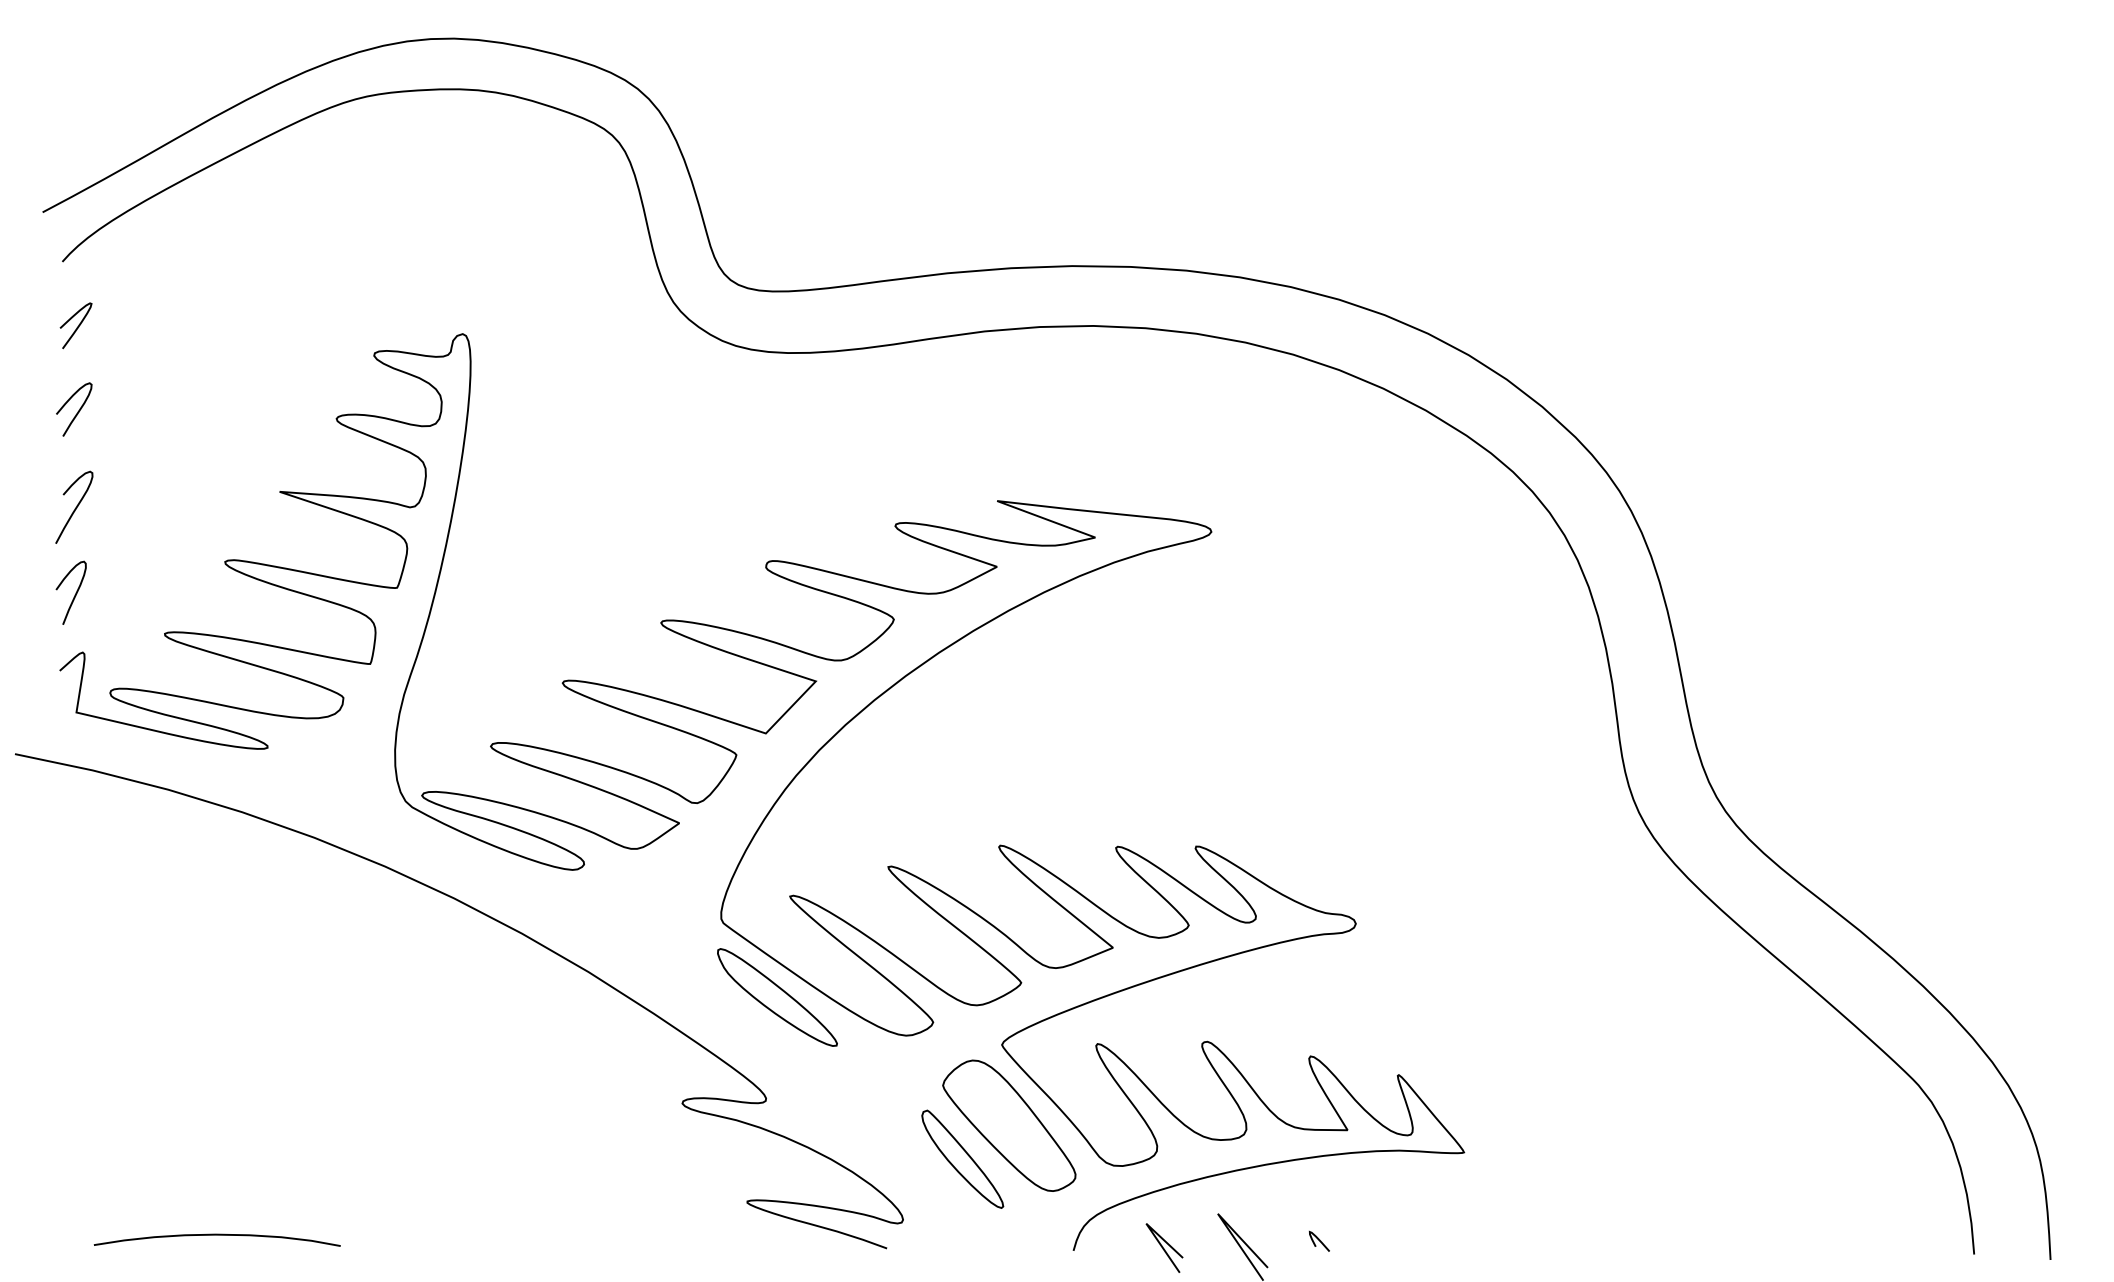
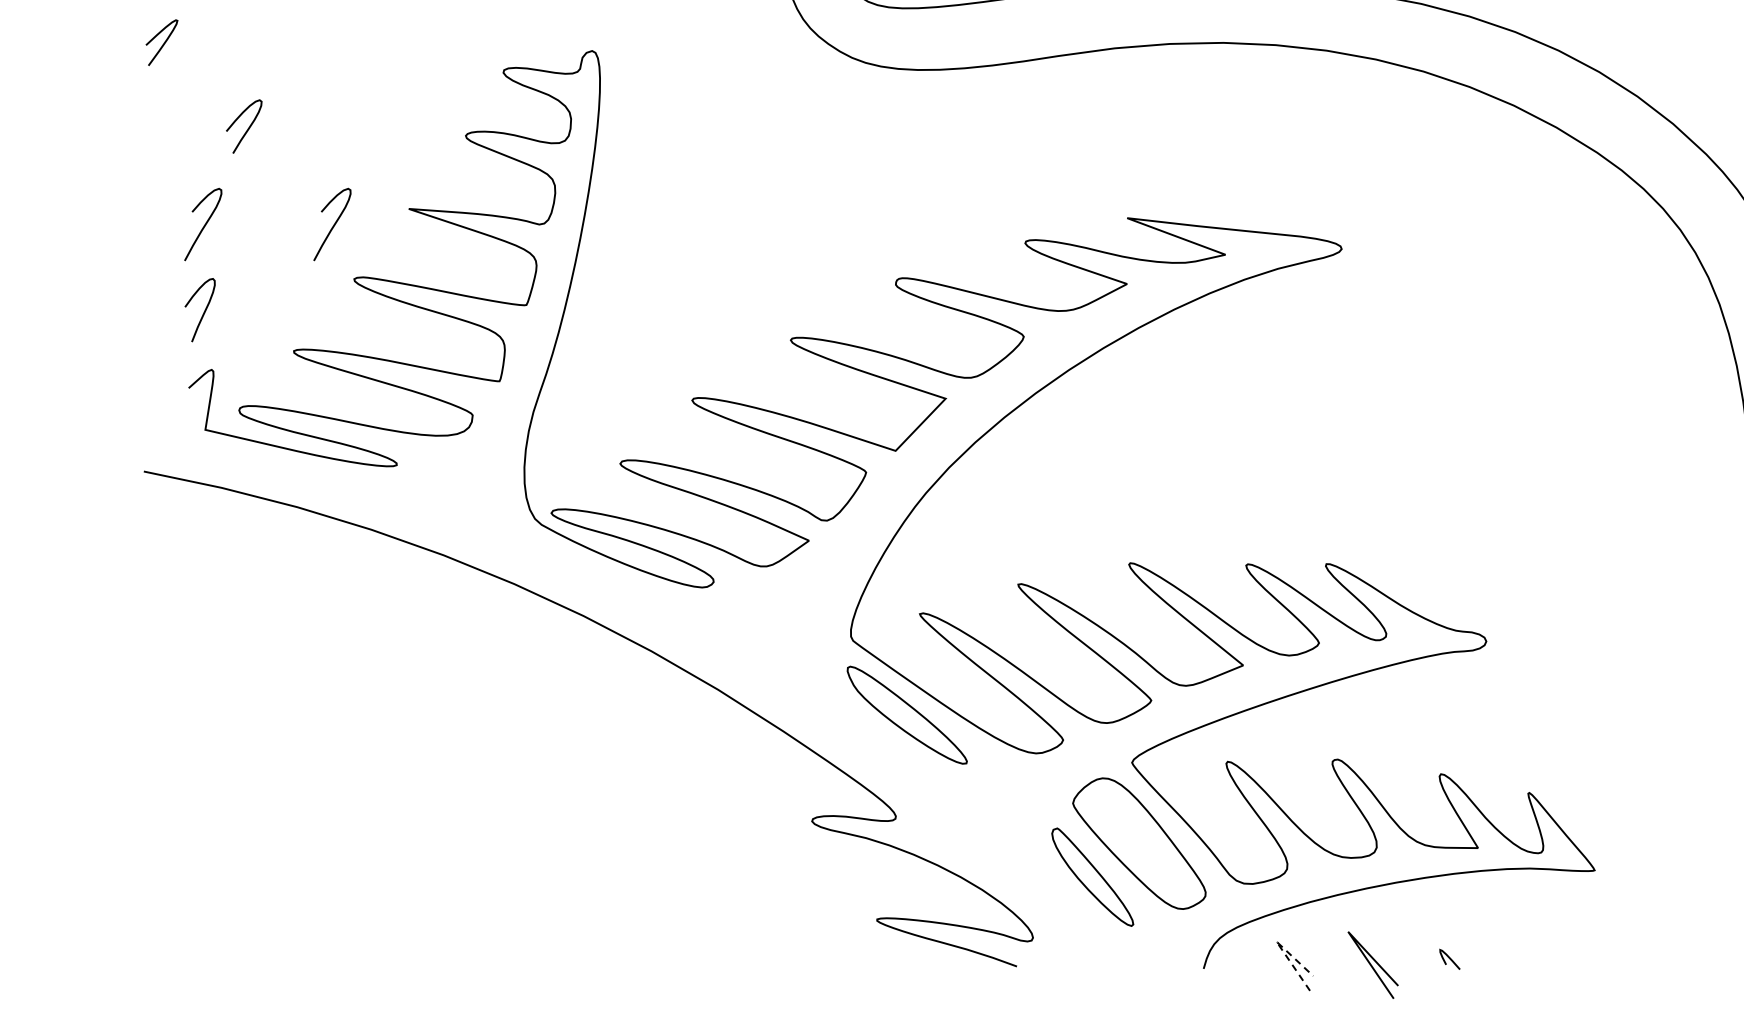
curve: (77, 326) -> (163, 43), moved
curve: (77, 411) -> (247, 128), moved
curve: (204, 507) -> (333, 224), added
line: (1147, 1226) -> (1277, 944), solid -> dashed
curve: (216, 1235) -> (345, 953), removed

